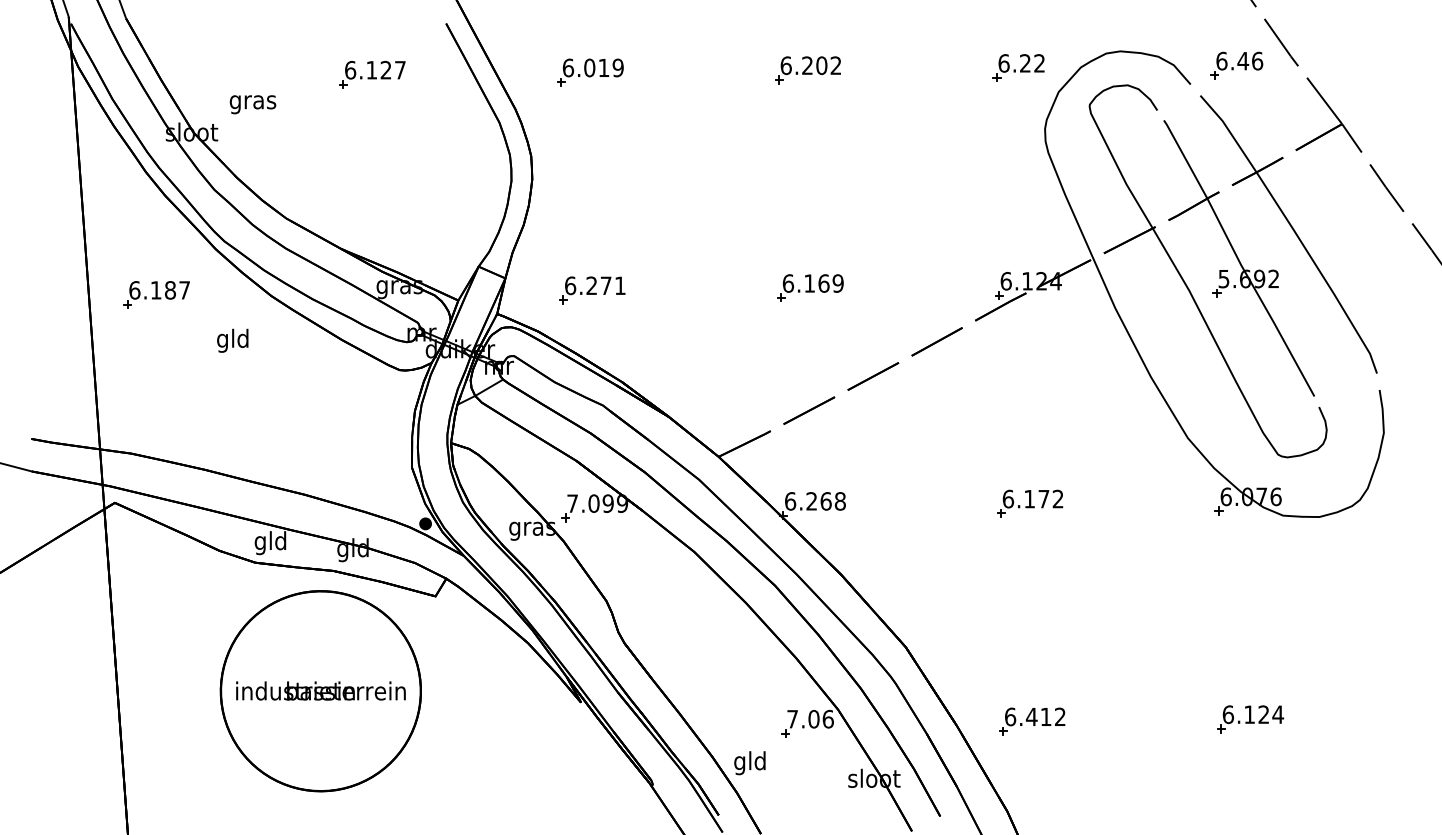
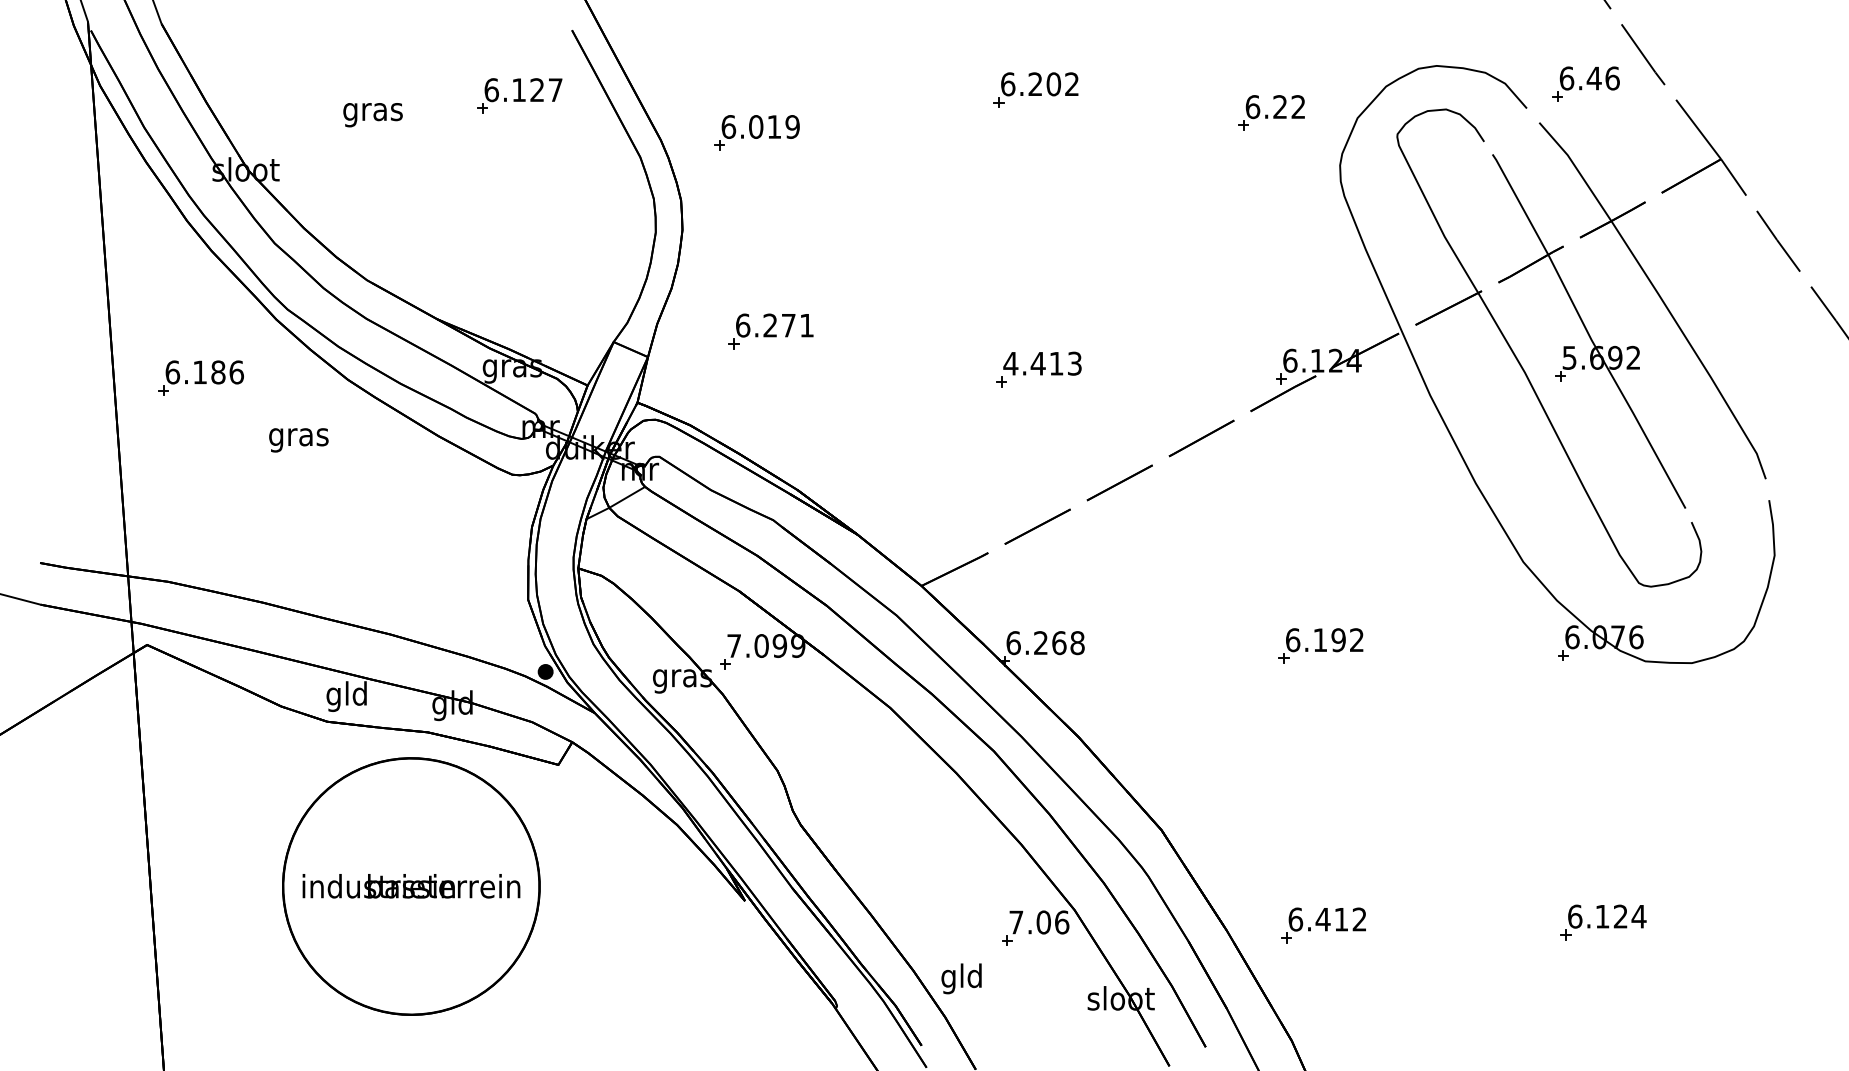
part: (1018, 67) -> (1271, 112), moved
part: (590, 72) -> (757, 132), moved
part: (372, 74) -> (519, 95), moved
text: (252, 104) -> (372, 114), moved
text: (812, 283) -> (1041, 363), 6.169 -> 4.413
text: (184, 290) -> (236, 372), 6.187 -> 6.186
part: (592, 290) -> (771, 331), moved
text: (233, 340) -> (299, 436), gld -> gras
text: (1043, 498) -> (1338, 639), 6.172 -> 6.192

